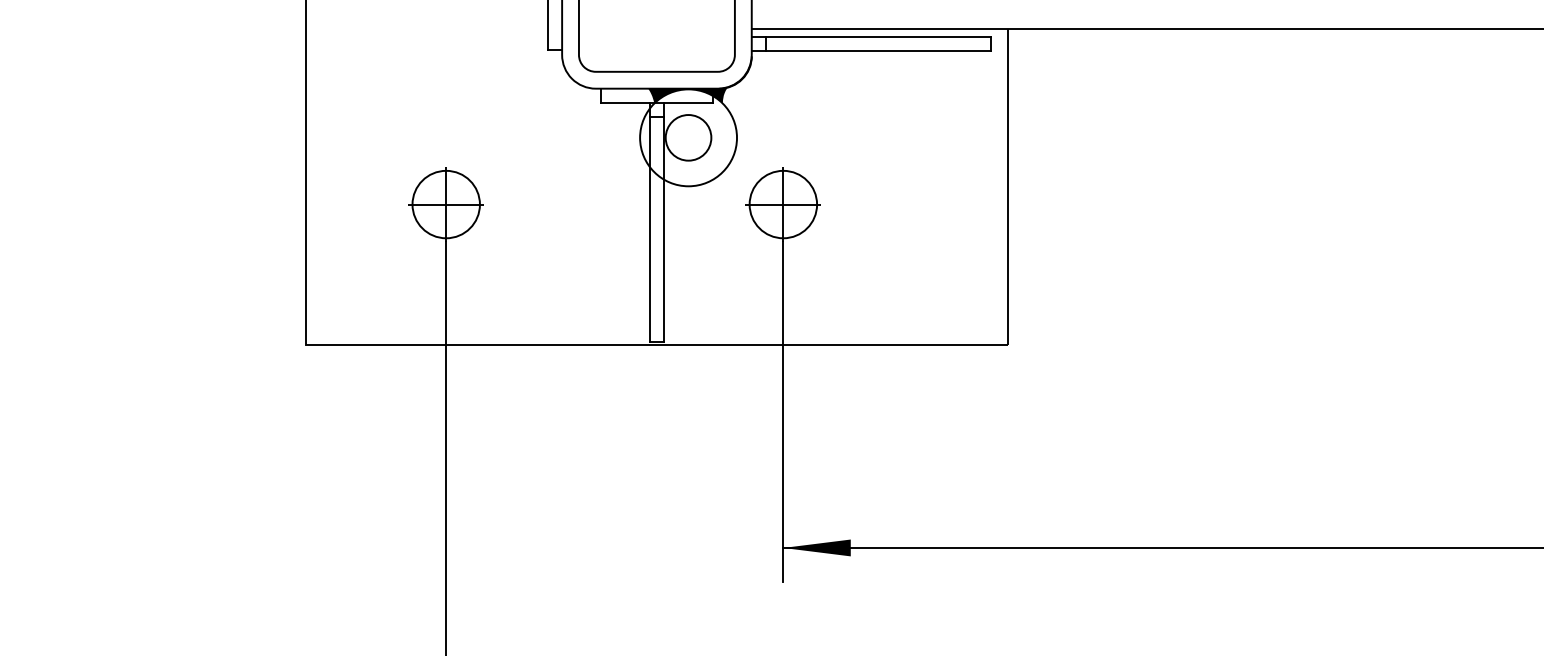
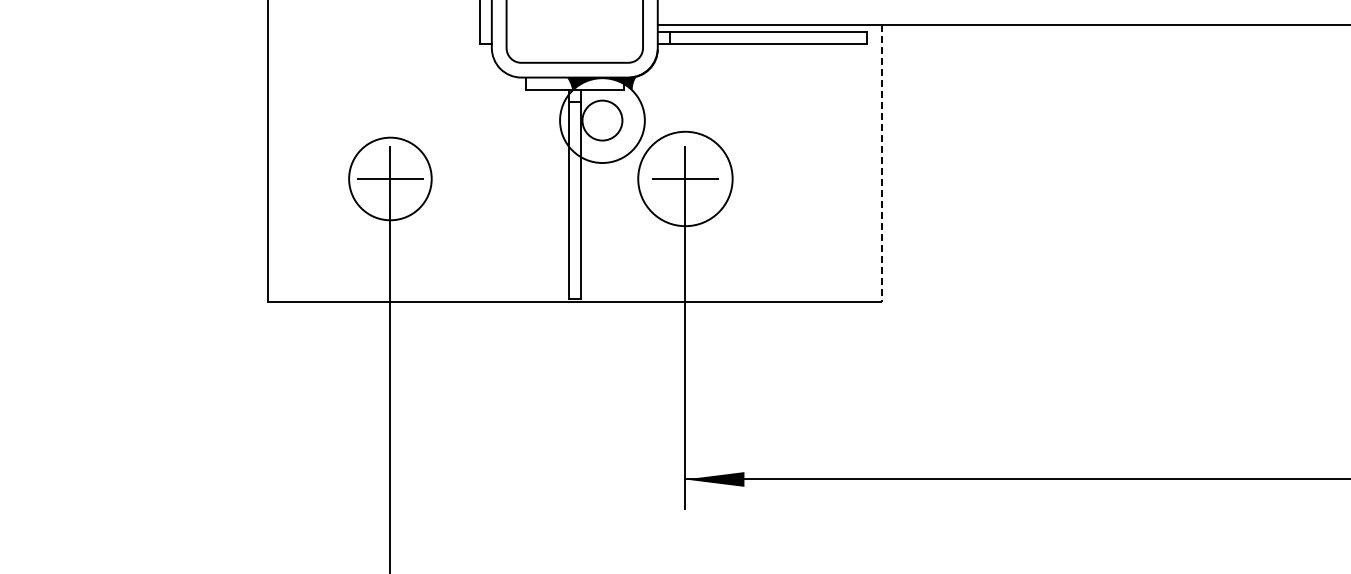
line: (1008, 188) -> (882, 164), solid -> dashed
circle: (445, 204) -> (389, 178), size x1.4
circle: (782, 204) -> (684, 178), size x1.6

